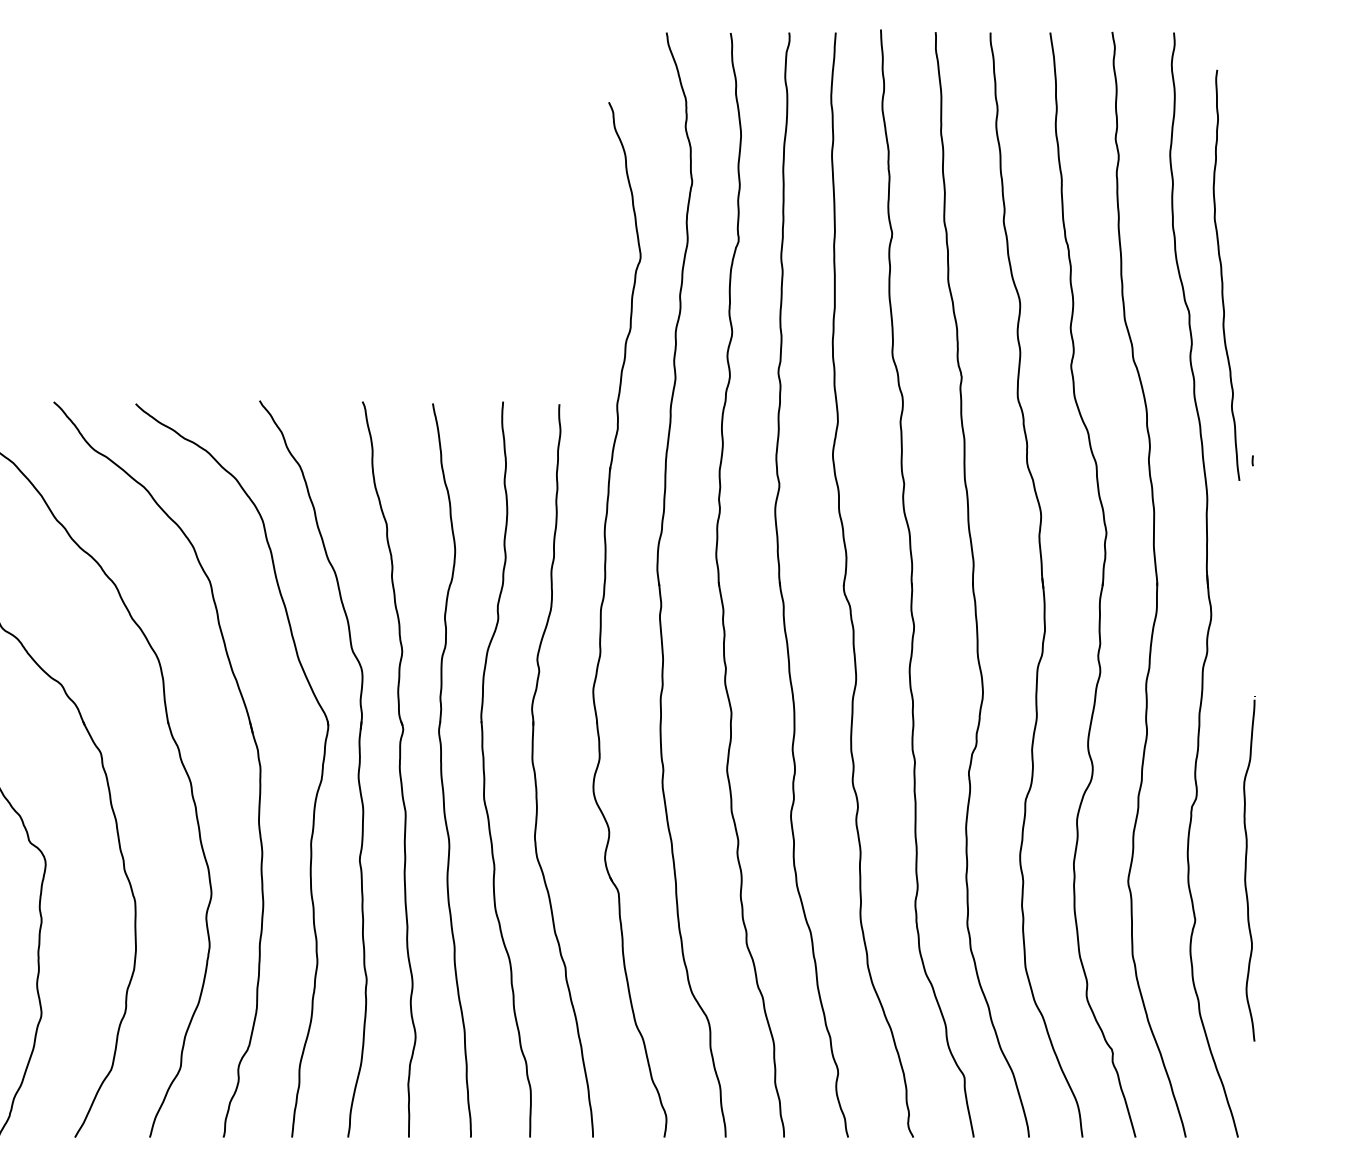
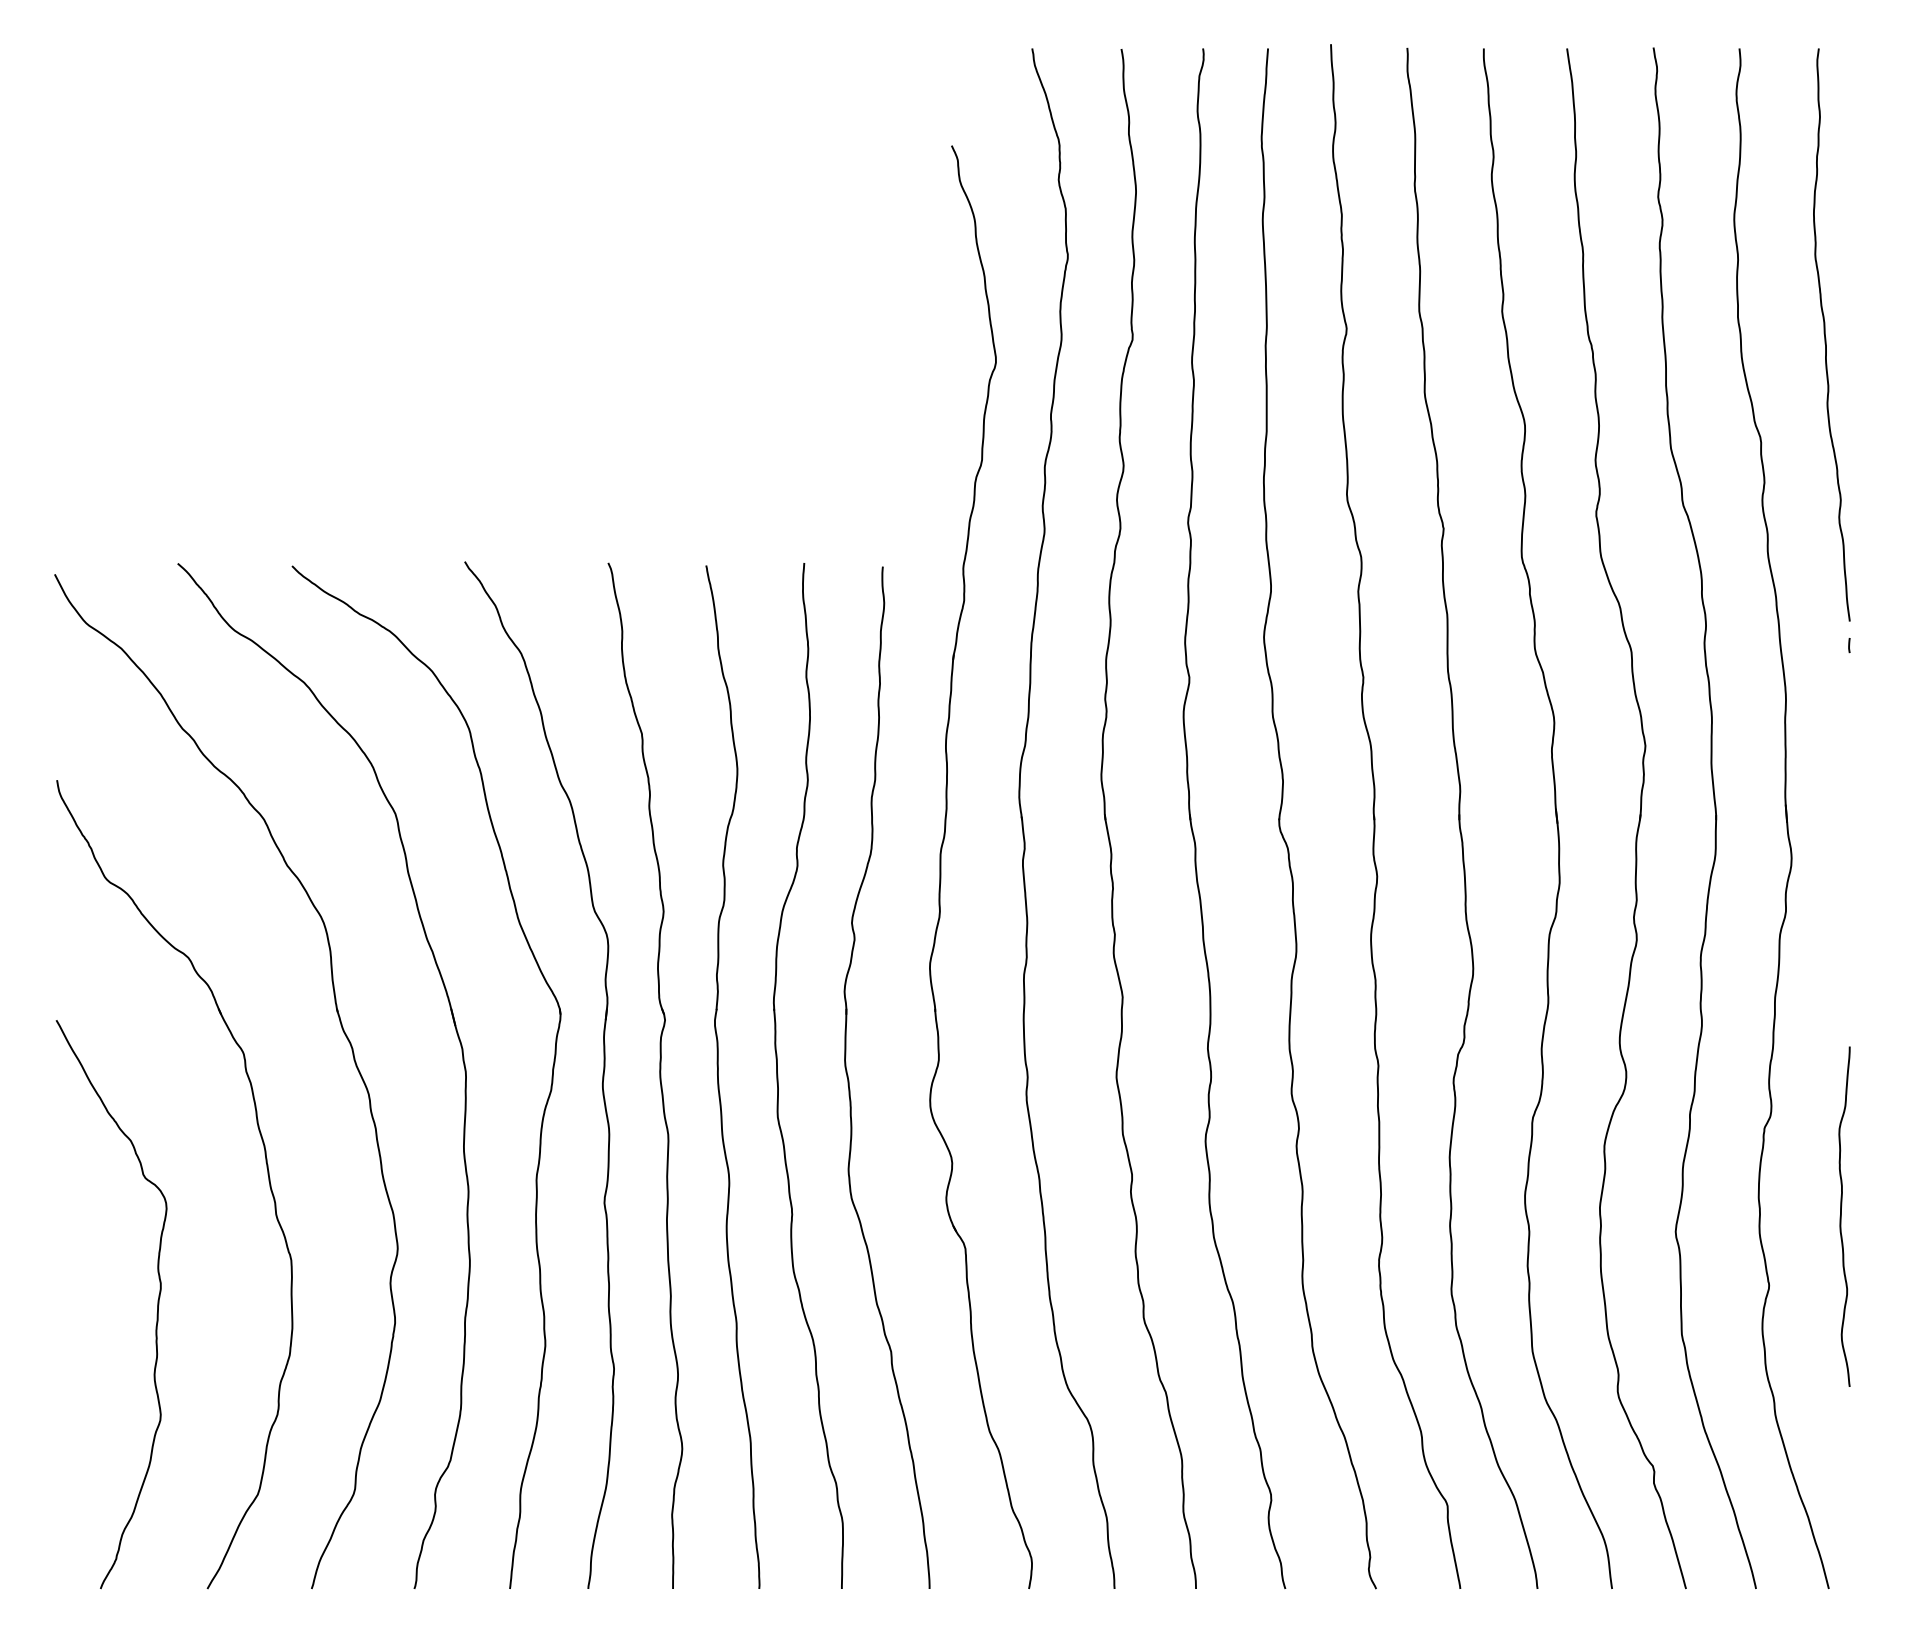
curve: (1222, 277) -> (1826, 337), moved
part: (1249, 870) -> (1844, 1216), size x0.71

